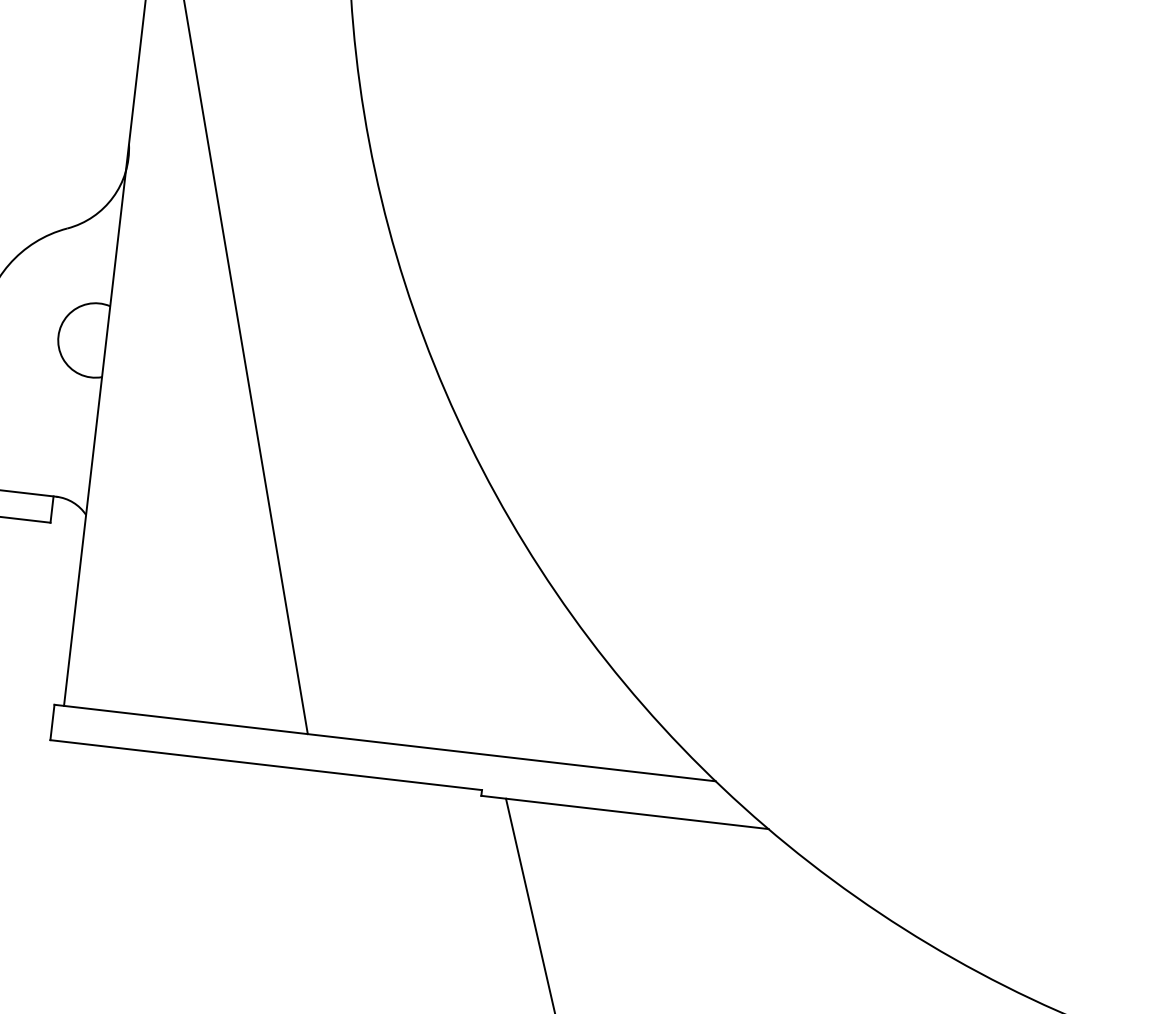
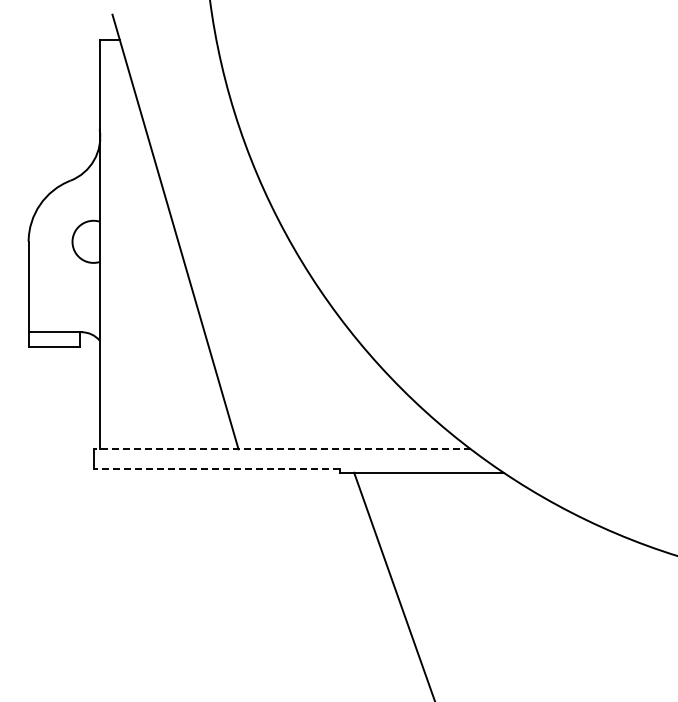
line: (384, 743) -> (282, 449), solid -> dashed
line: (266, 765) -> (217, 469), solid -> dashed

